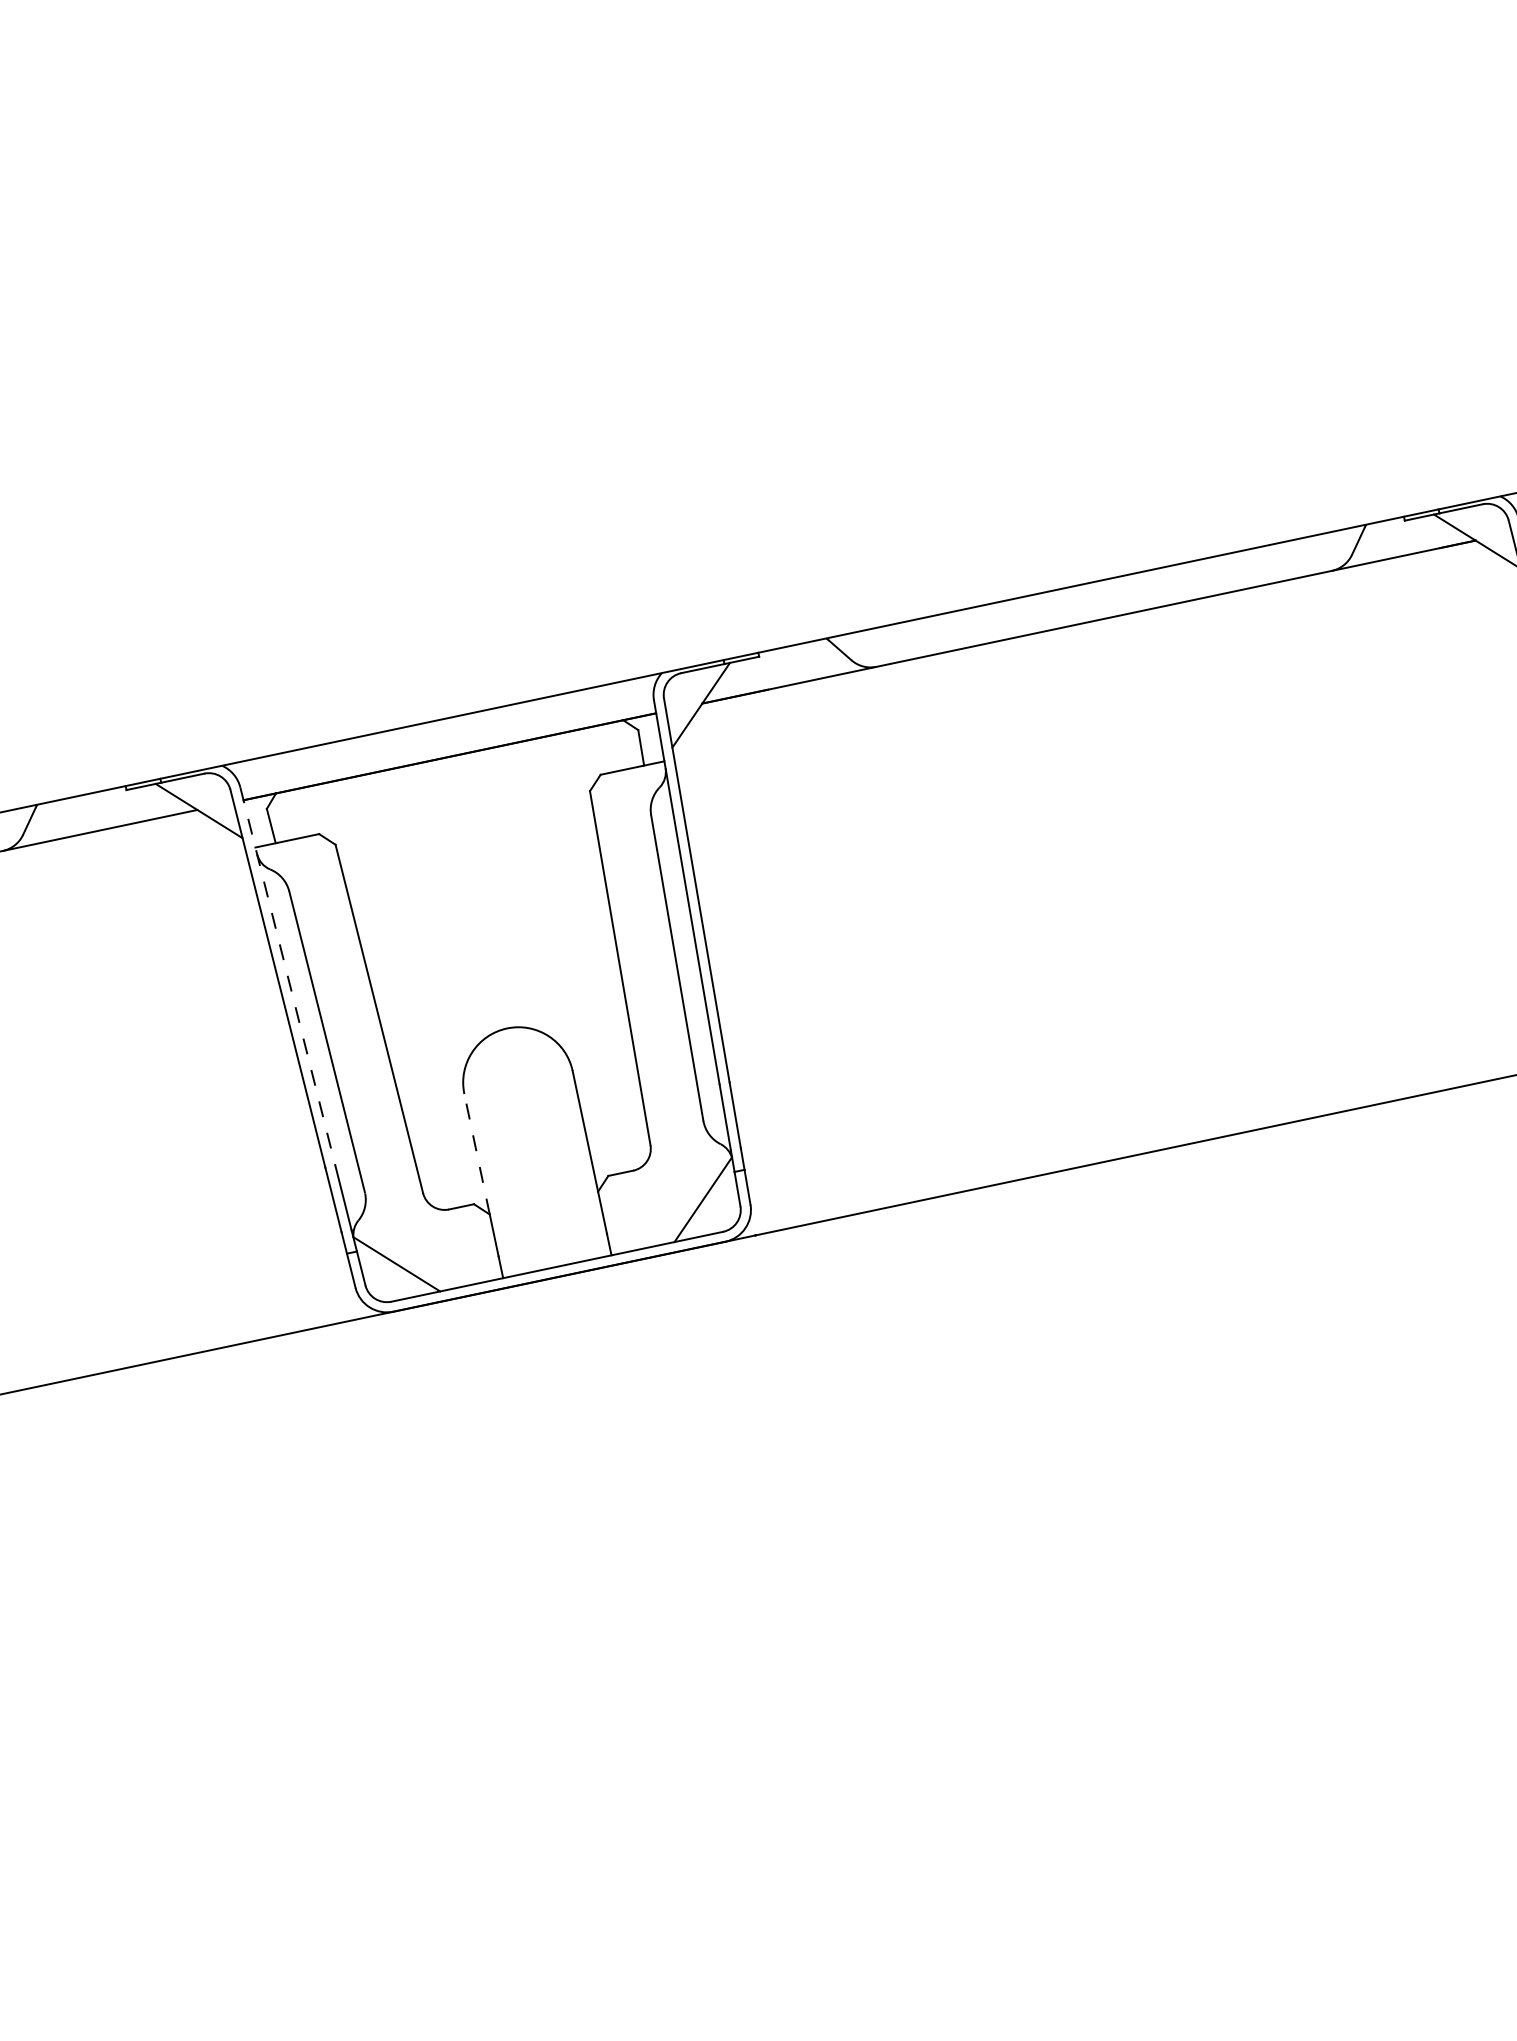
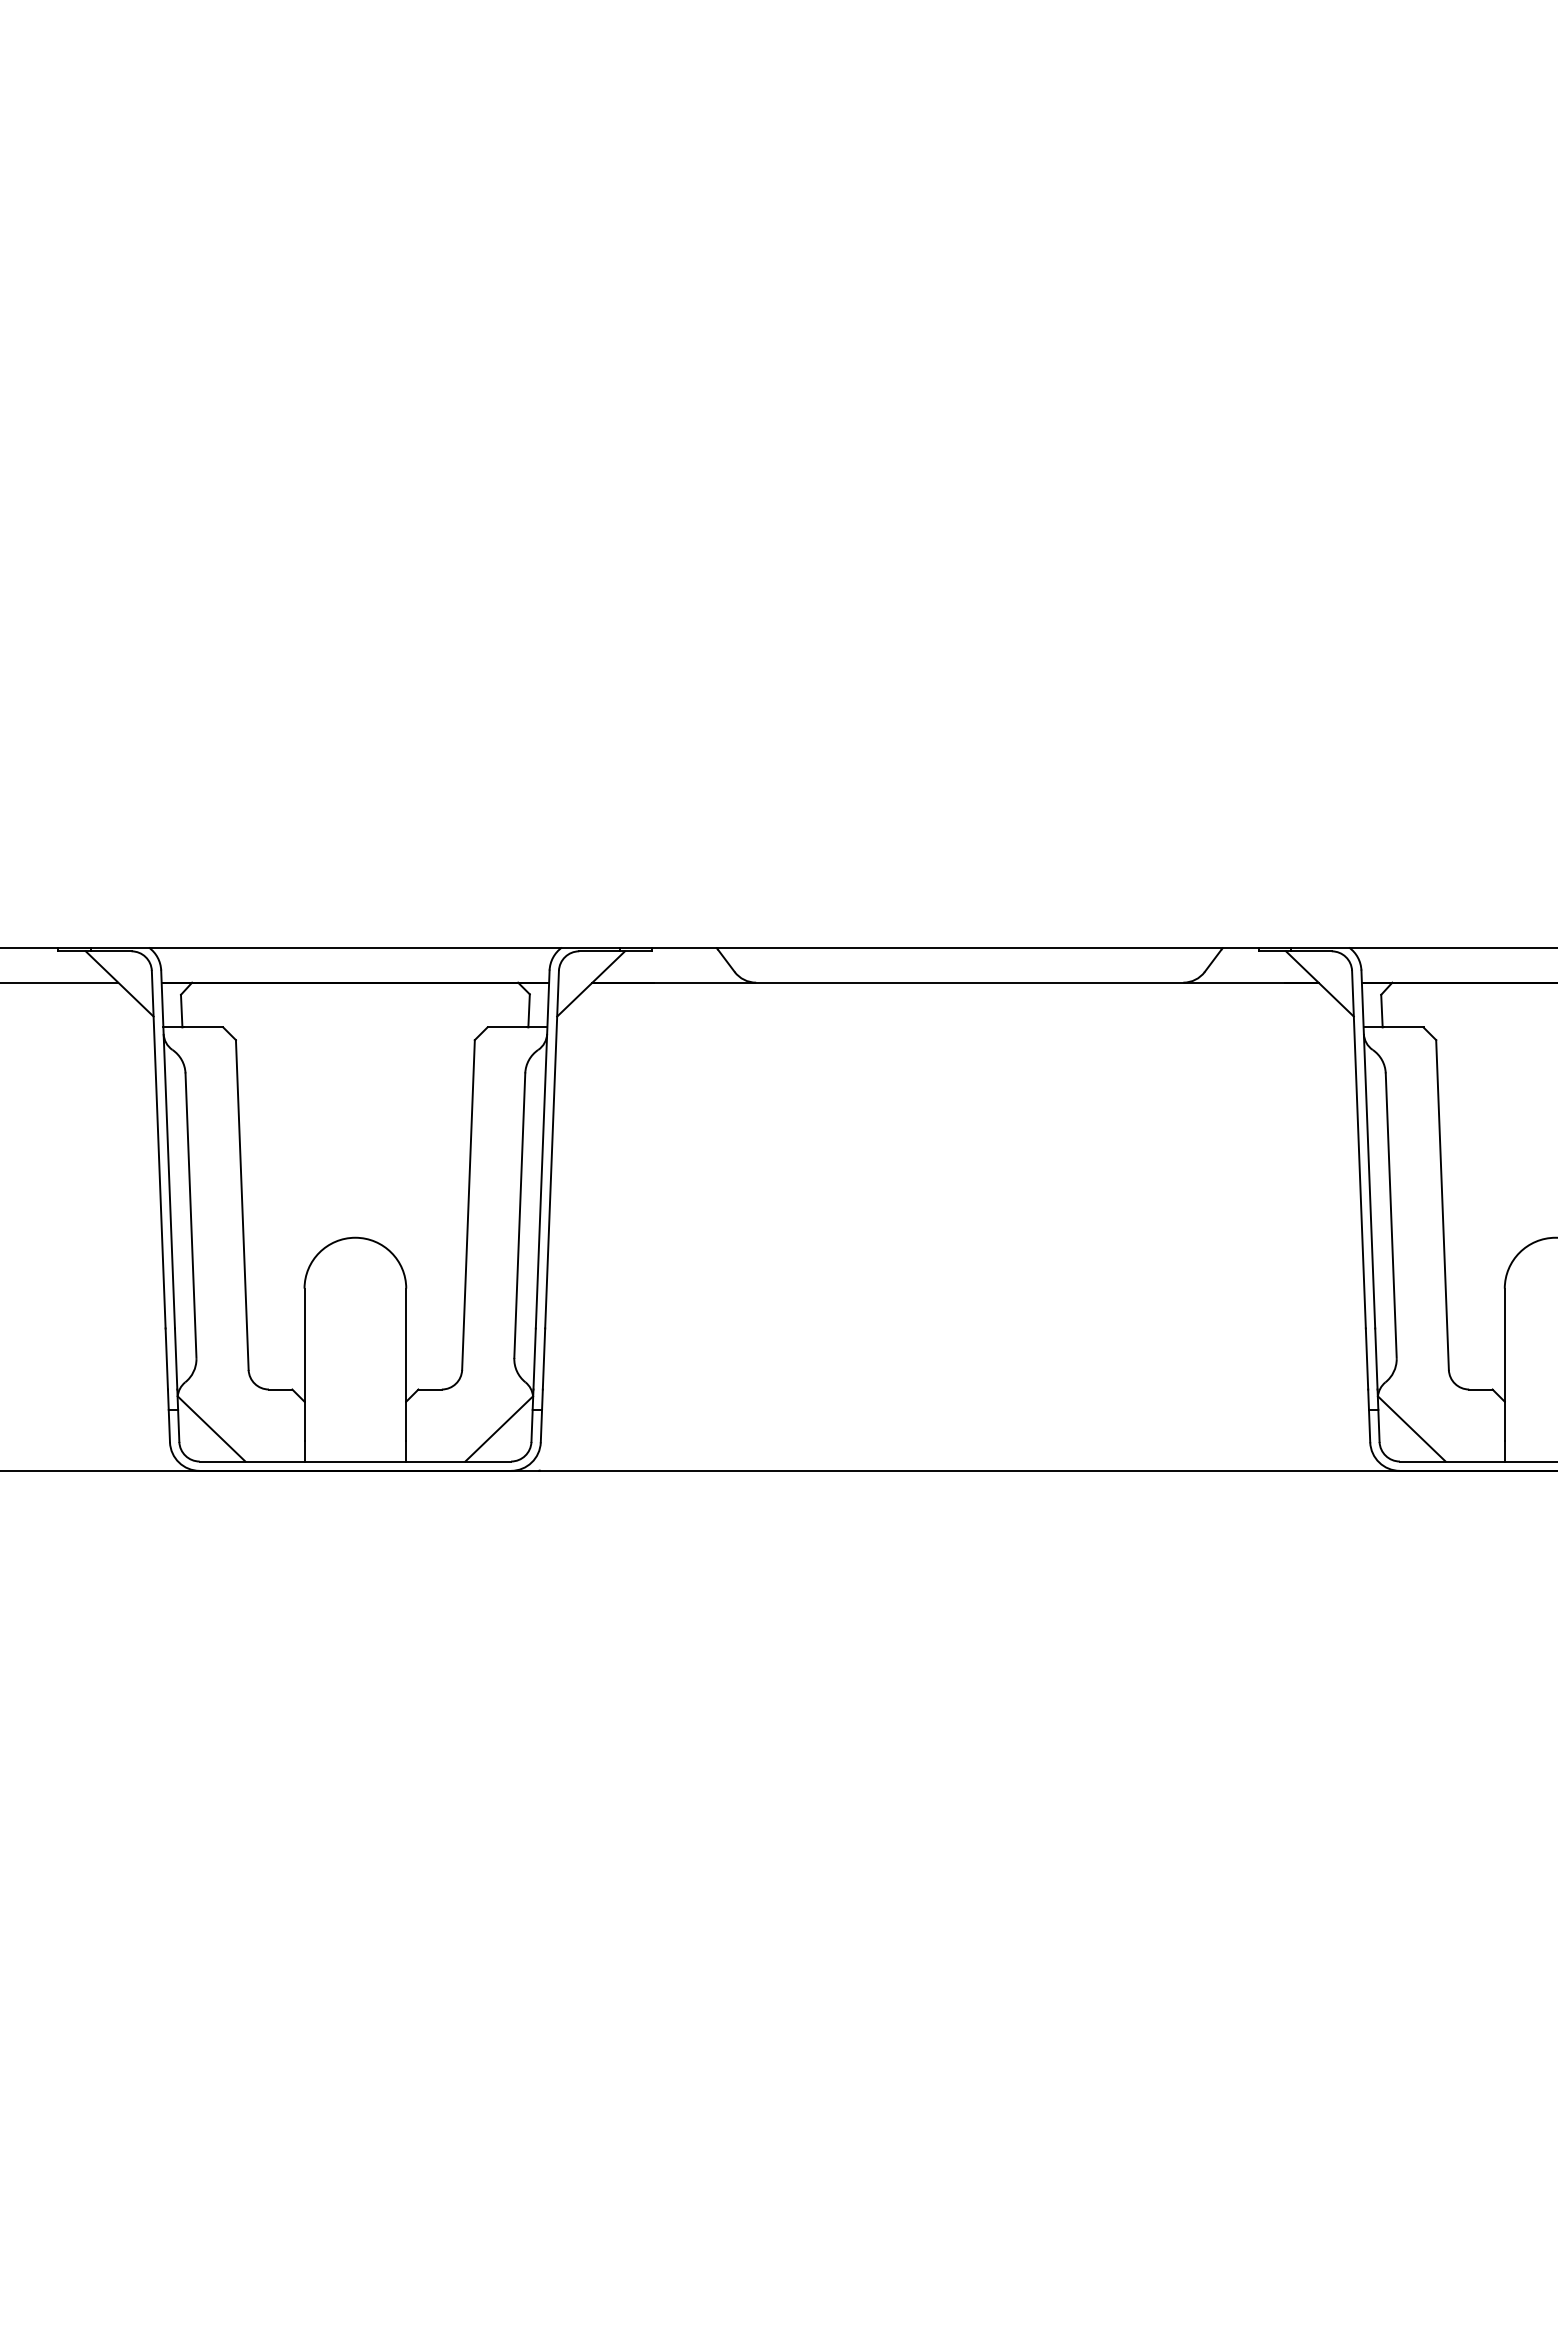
line: (288, 977) -> (168, 1150), dashed -> solid
line: (477, 1154) -> (304, 1345), dashed -> solid

